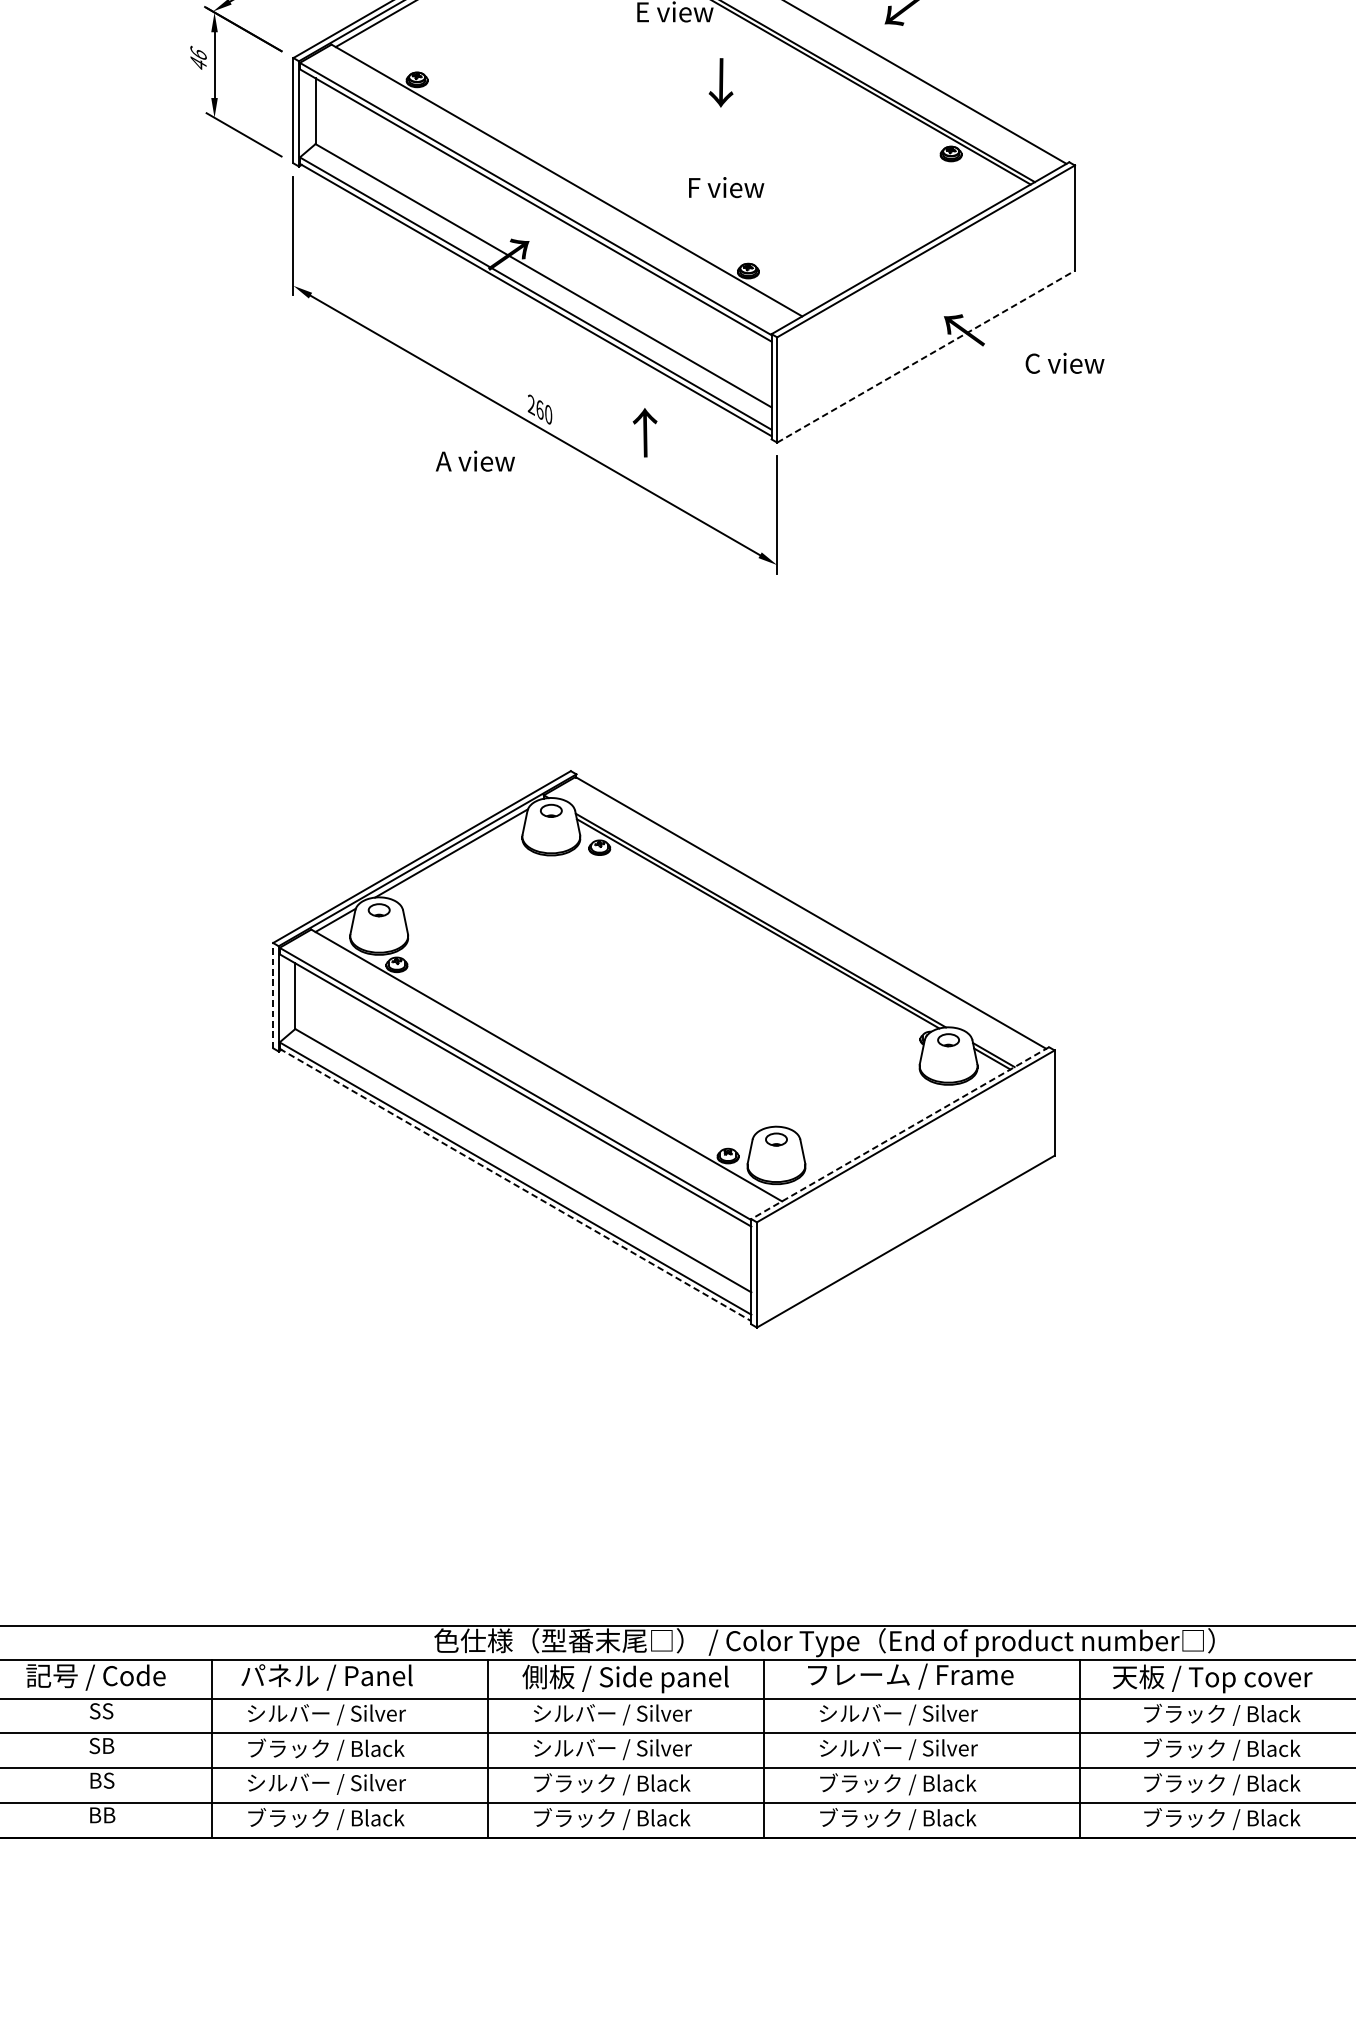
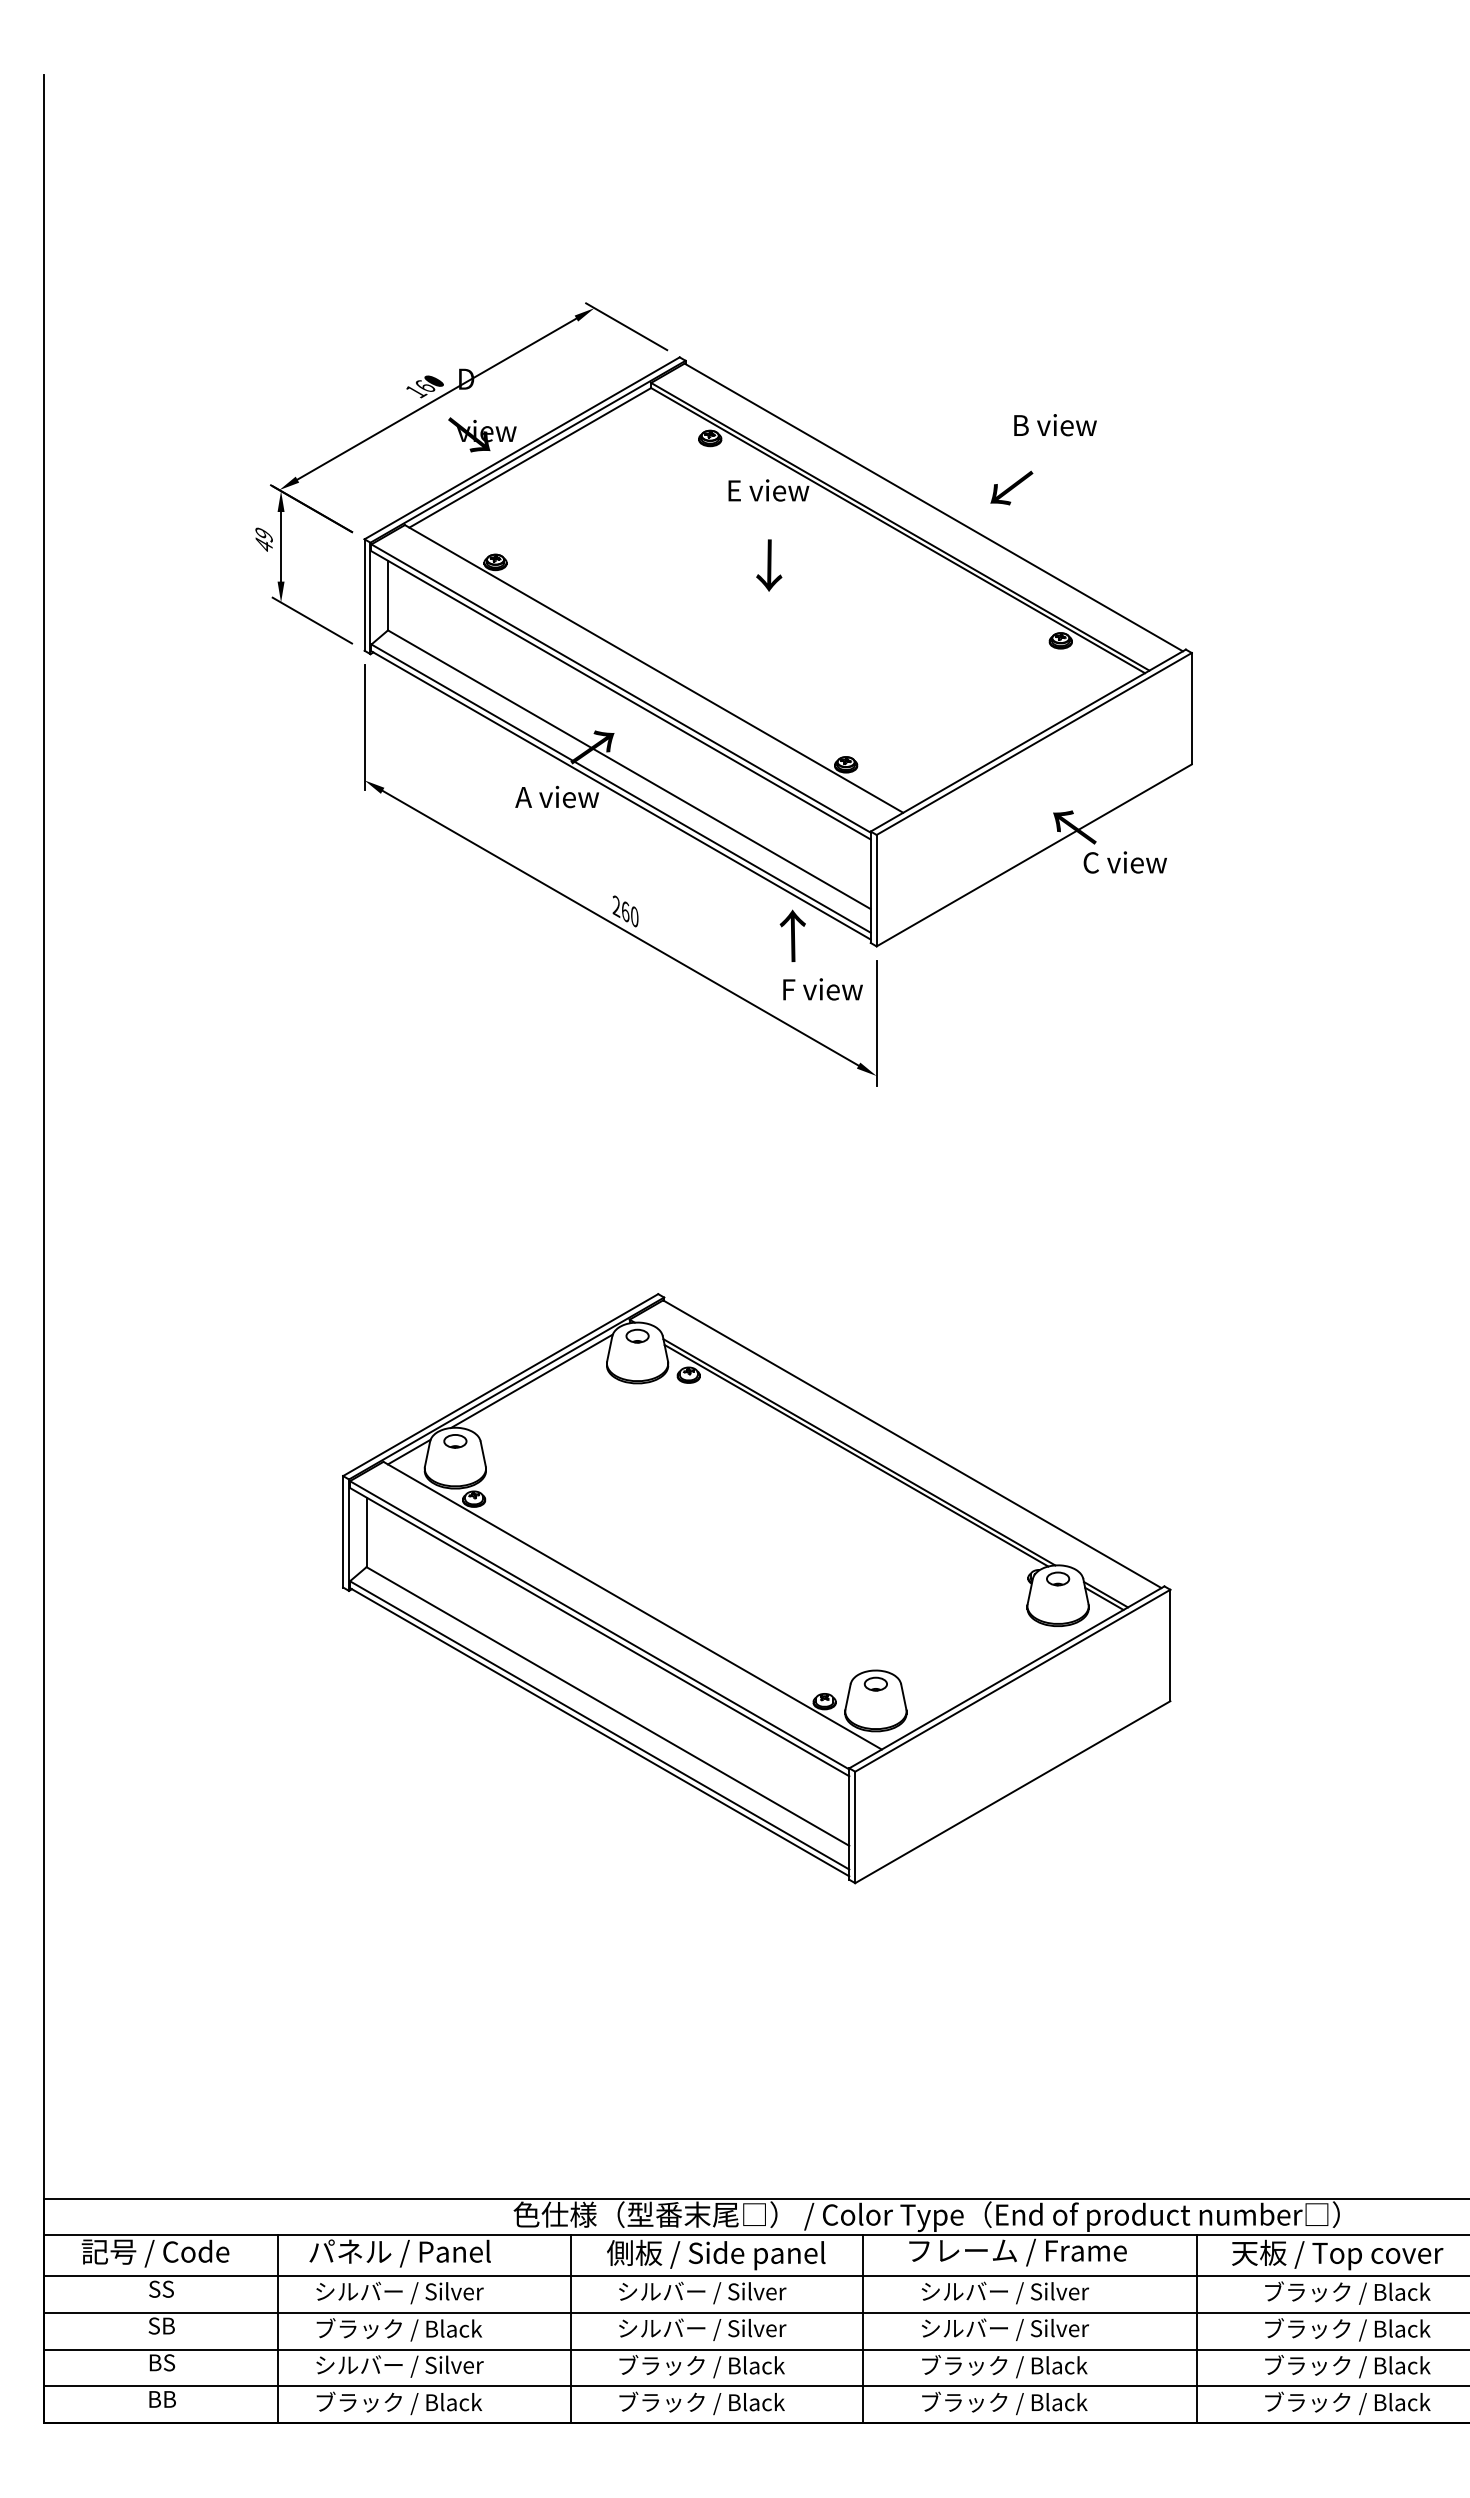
text: (197, 53) -> (263, 534), 46 -> 49
text: (721, 82) -> (769, 565), moved
text: (726, 187) -> (822, 989), moved
line: (926, 356) -> (1034, 855), dashed -> solid
text: (1064, 363) -> (1124, 862), moved
text: (644, 432) -> (792, 935), moved
text: (475, 460) -> (557, 796), moved
line: (273, 995) -> (343, 1531), dashed -> solid
line: (899, 1133) -> (1006, 1677), dashed -> solid
line: (516, 1185) -> (600, 1732), dashed -> solid

